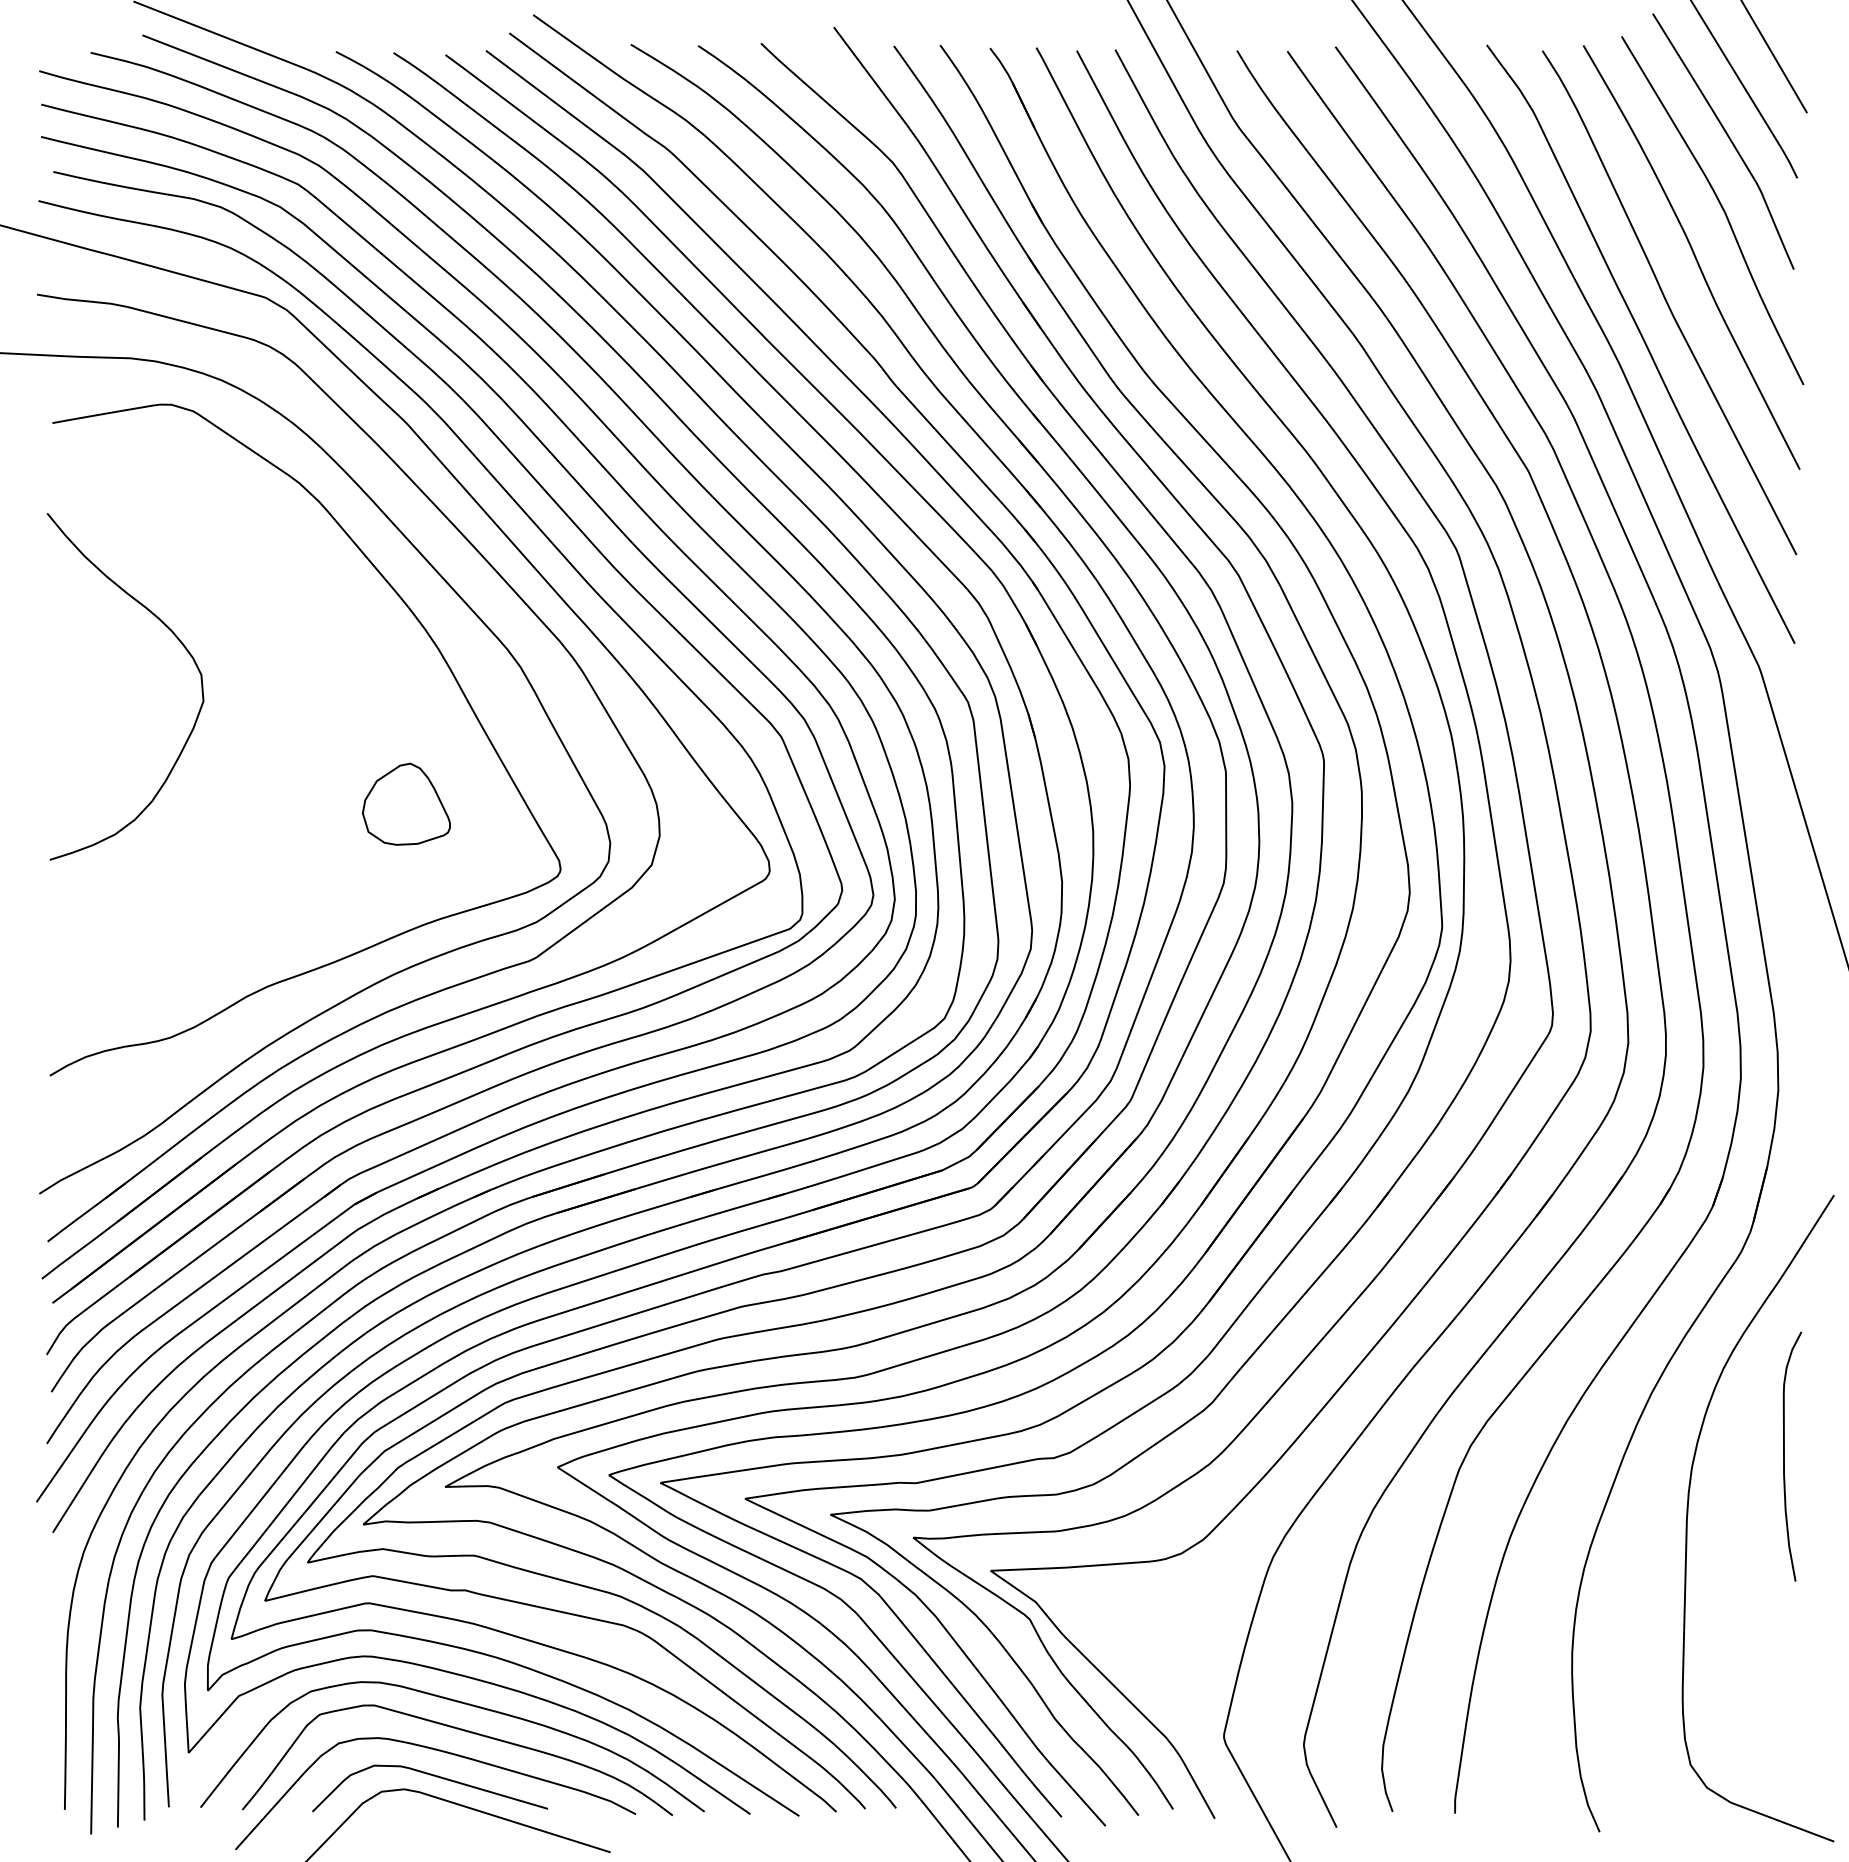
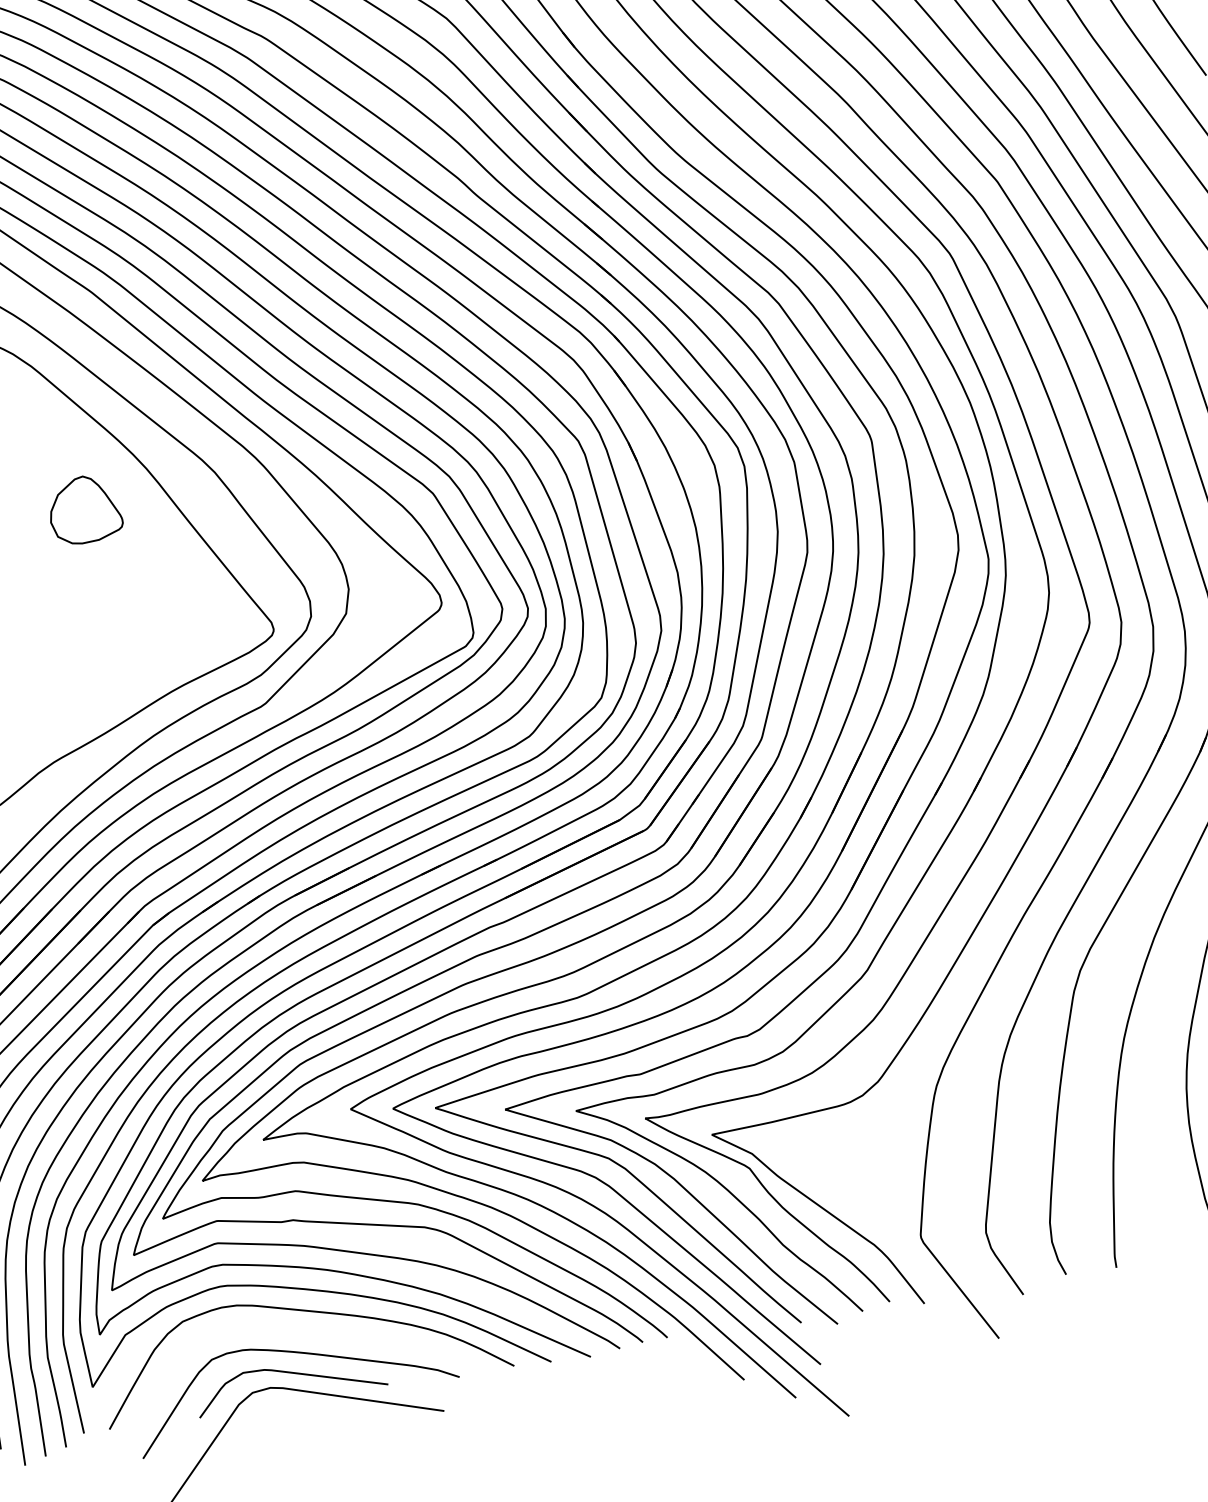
part: (406, 803) -> (84, 508), moved
curve: (467, 1732) -> (313, 1333), removed

